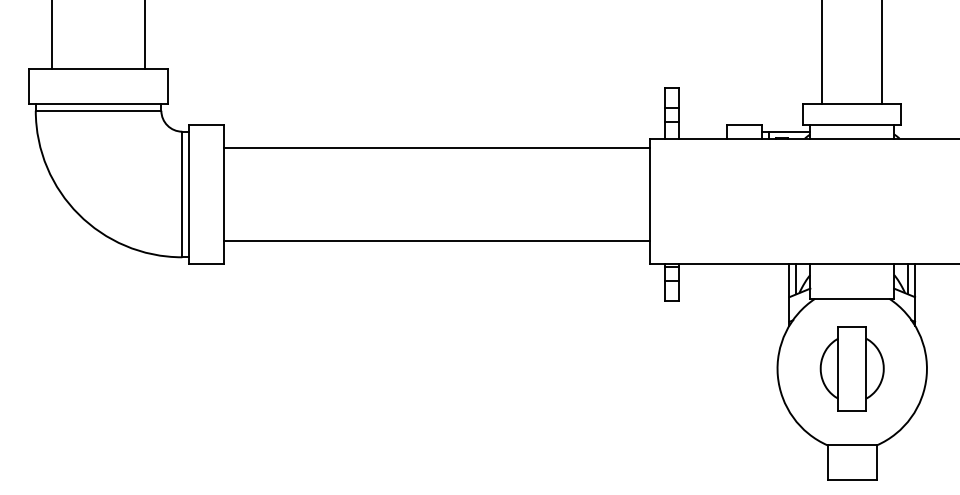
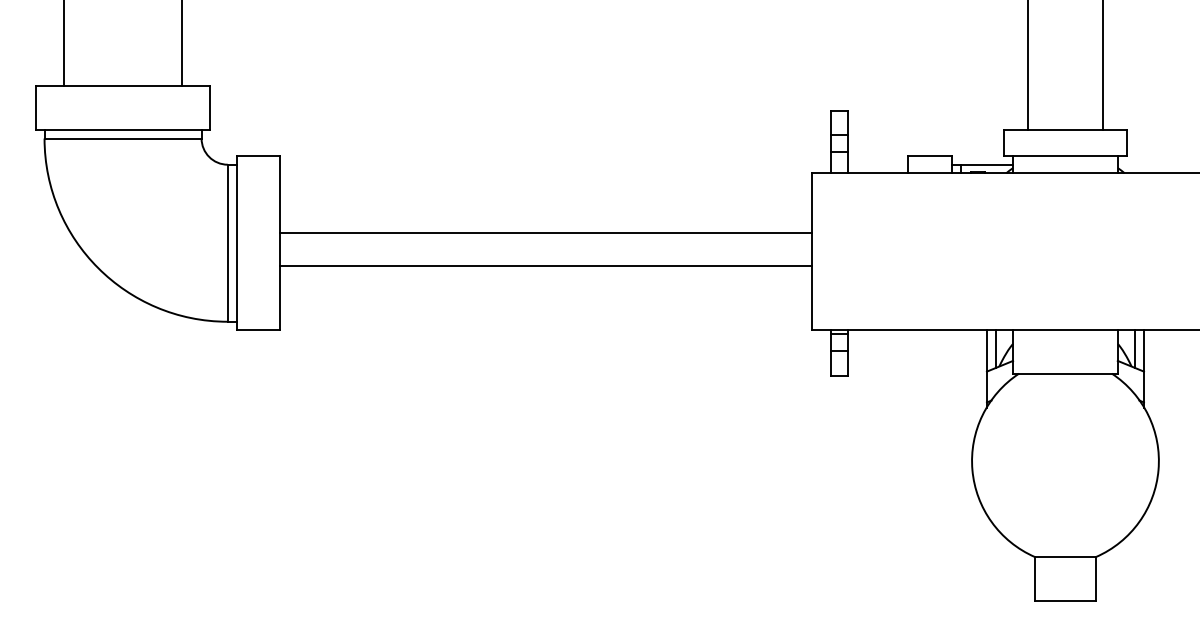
line: (436, 147) -> (545, 233), moved
line: (436, 241) -> (545, 265), moved
part: (851, 368) -> (1064, 460), removed

